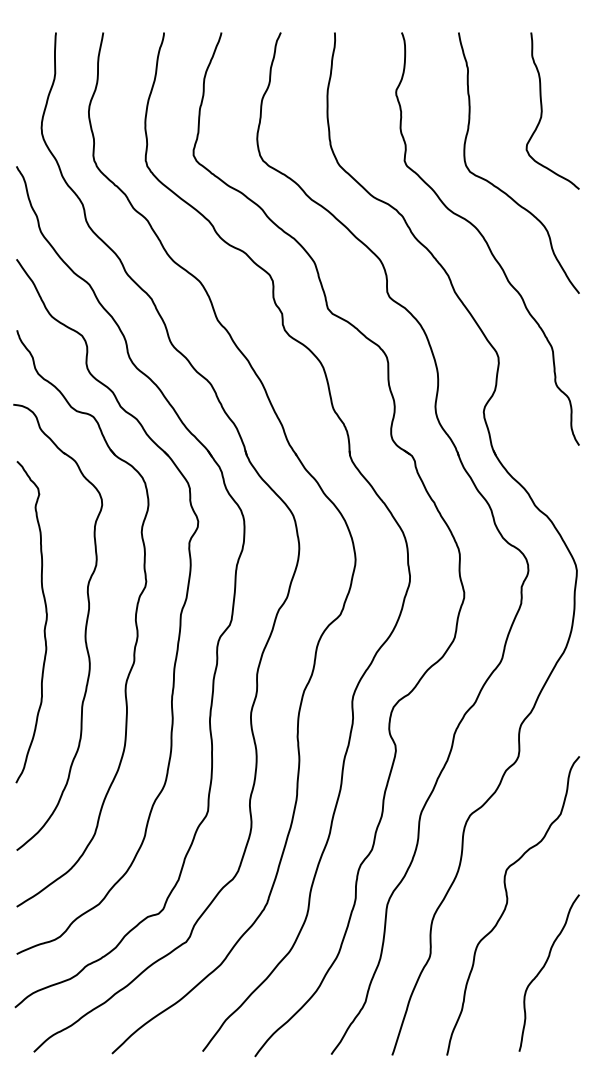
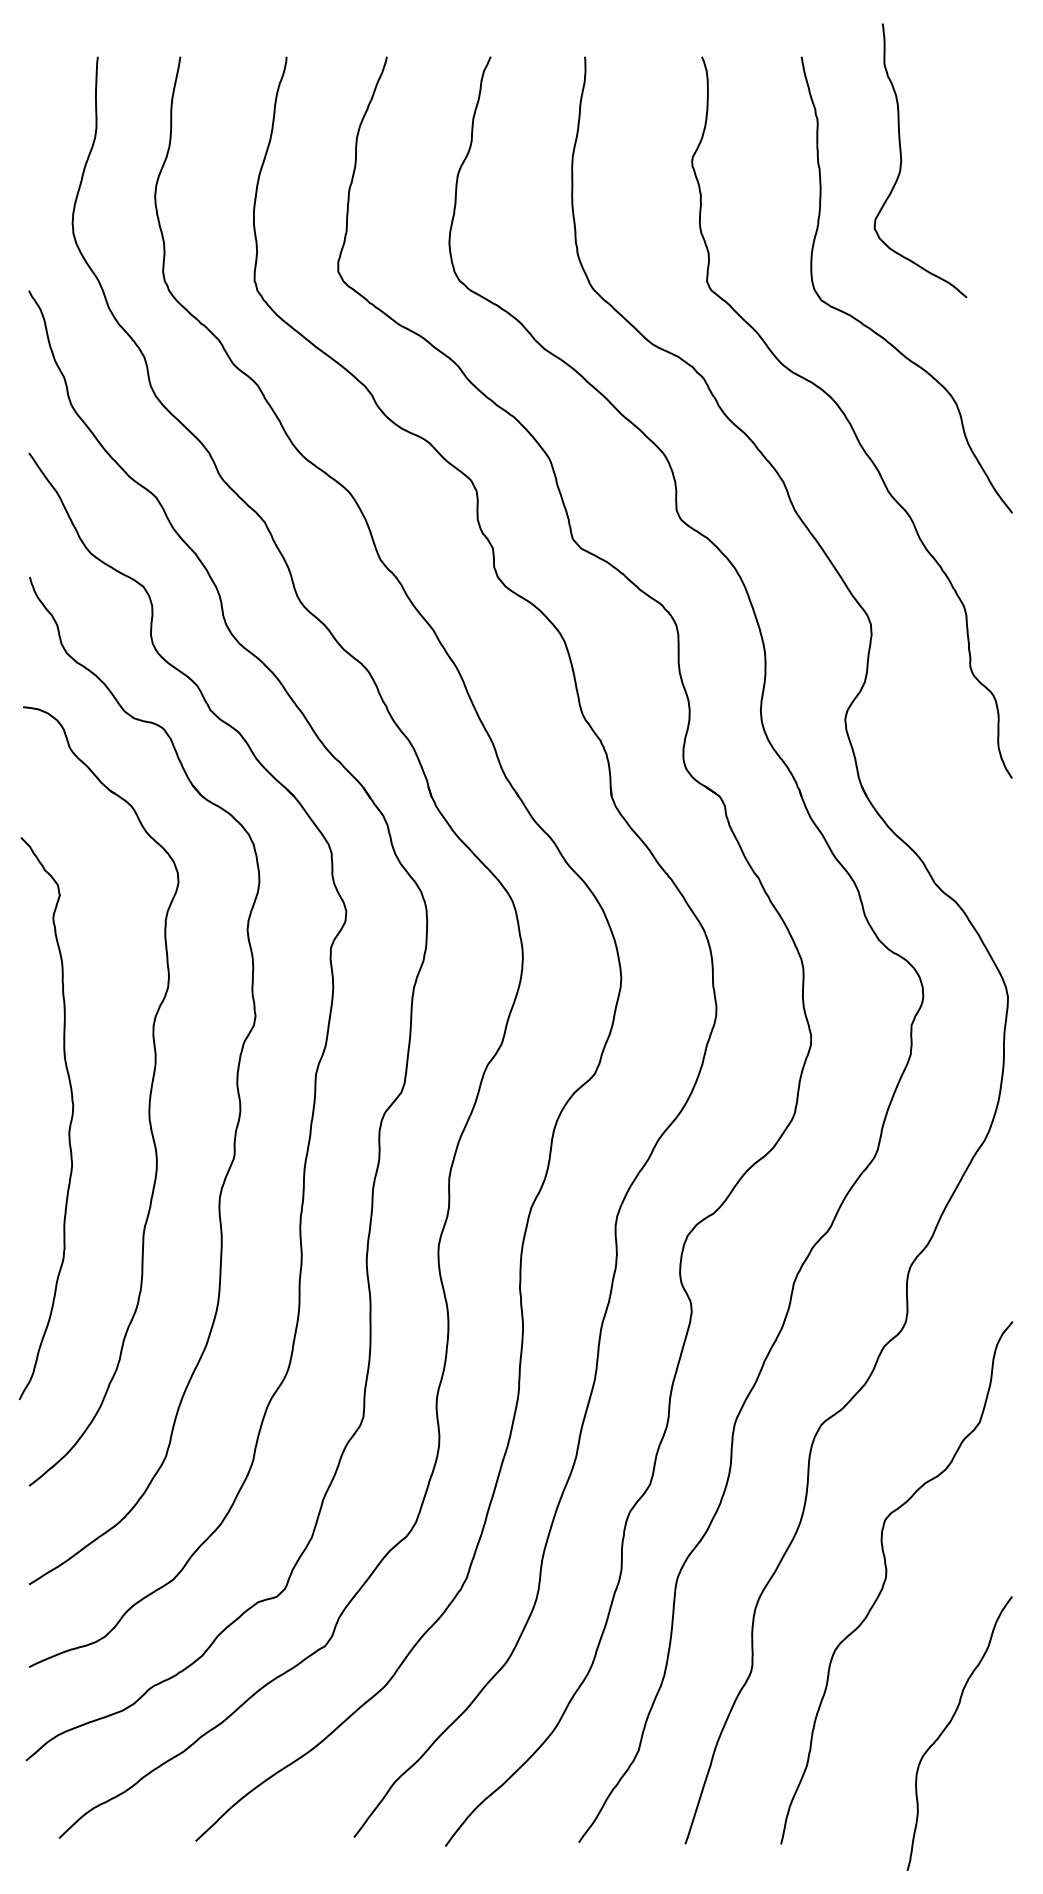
curve: (542, 110) -> (902, 159), moved
curve: (44, 624) -> (68, 1122), moved
curve: (544, 967) -> (951, 1723), moved

